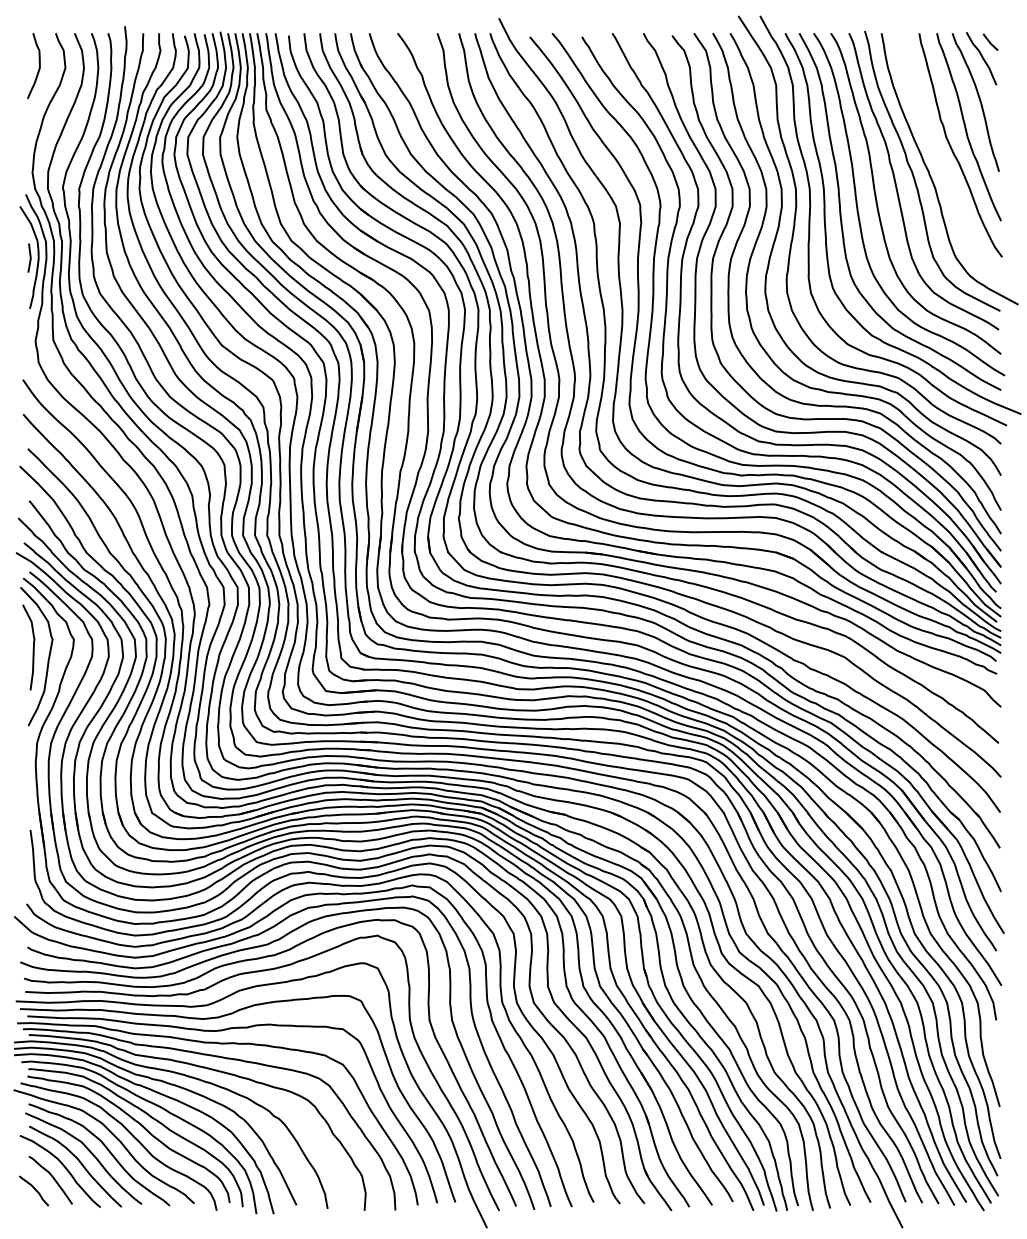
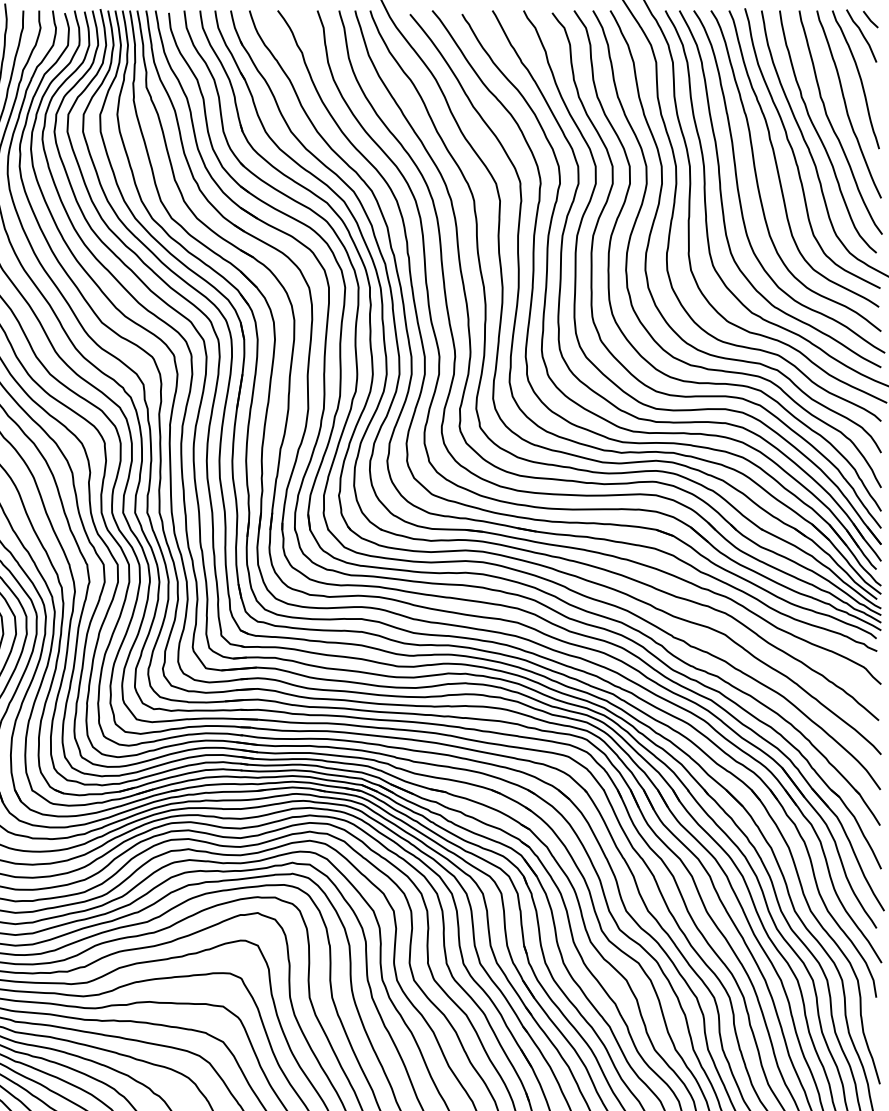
curve: (939, 157) -> (819, 134), added

